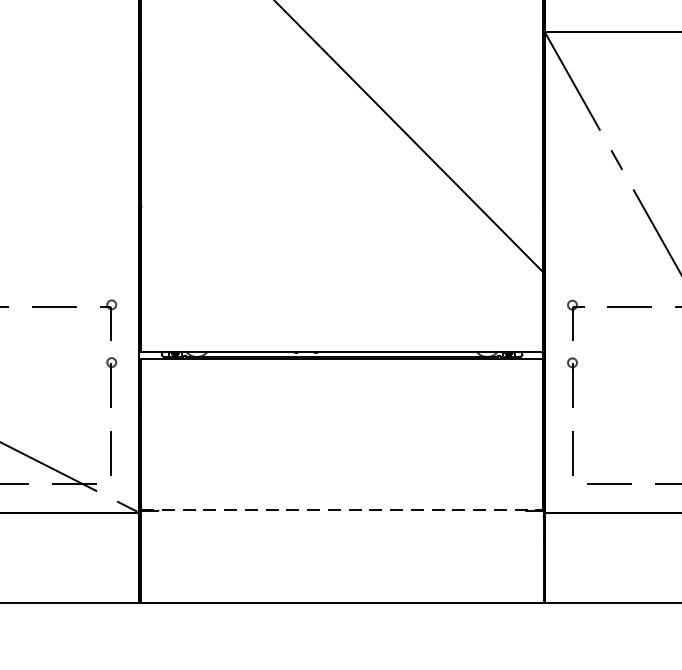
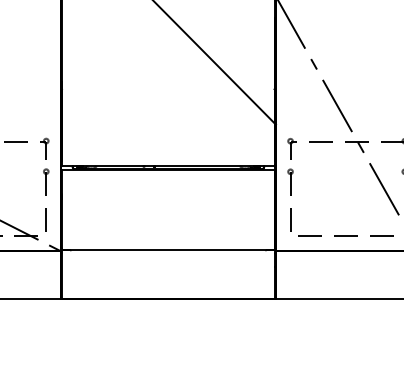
line: (342, 509) -> (168, 249), dashed -> solid

